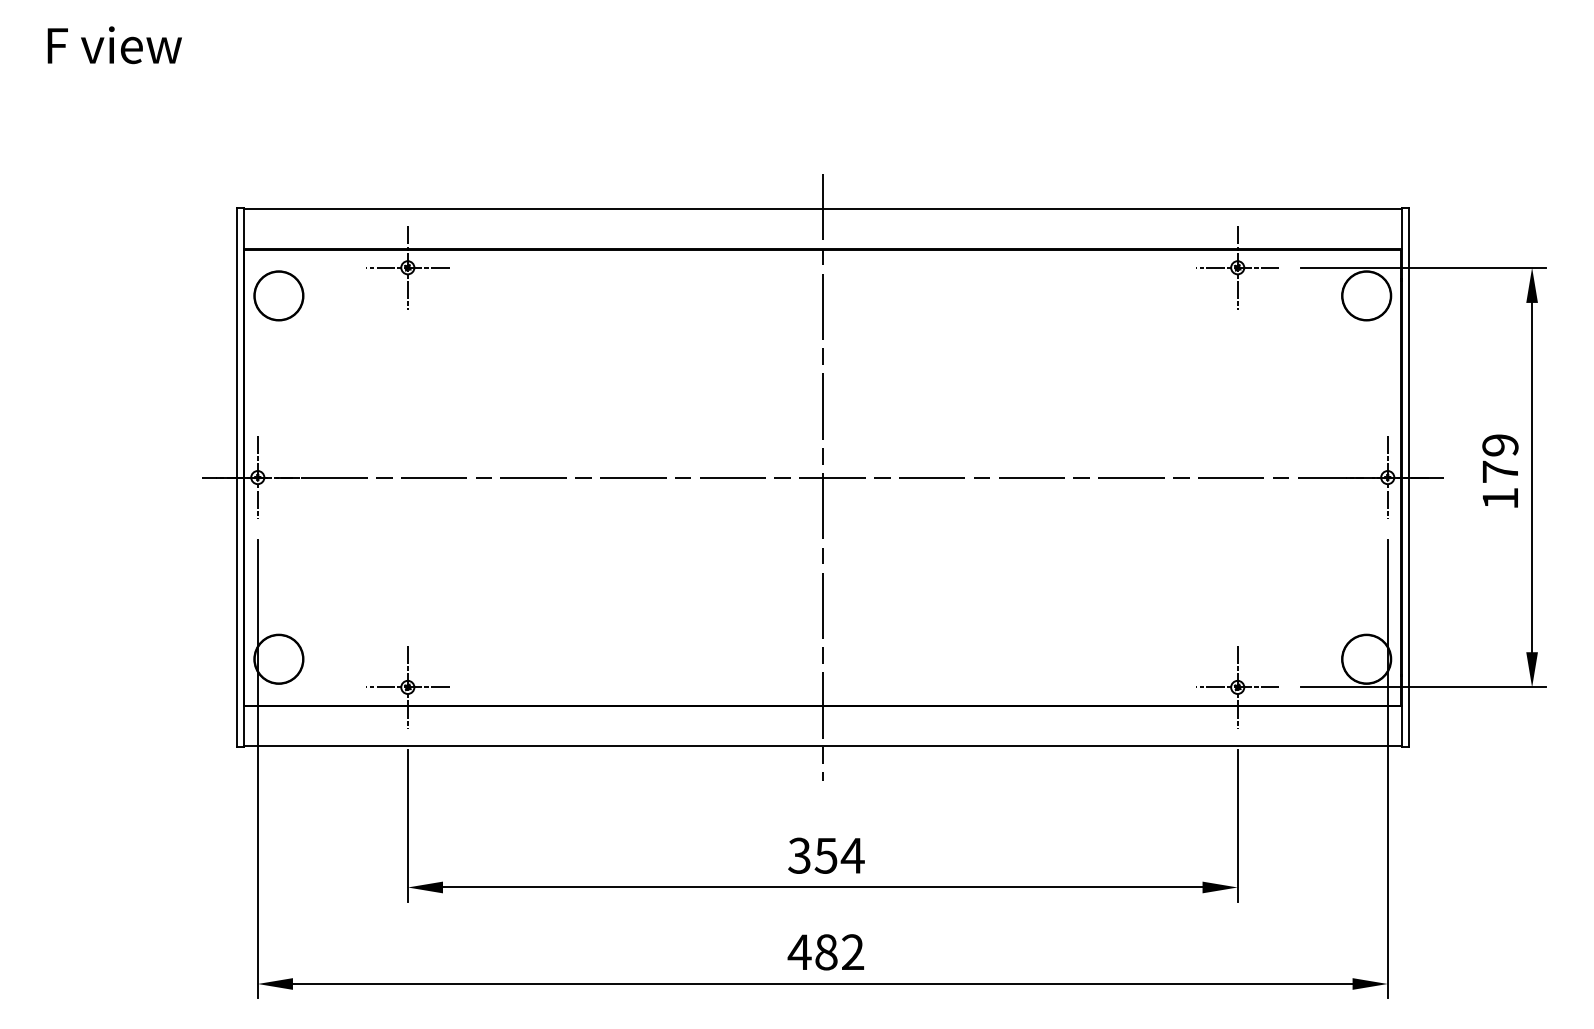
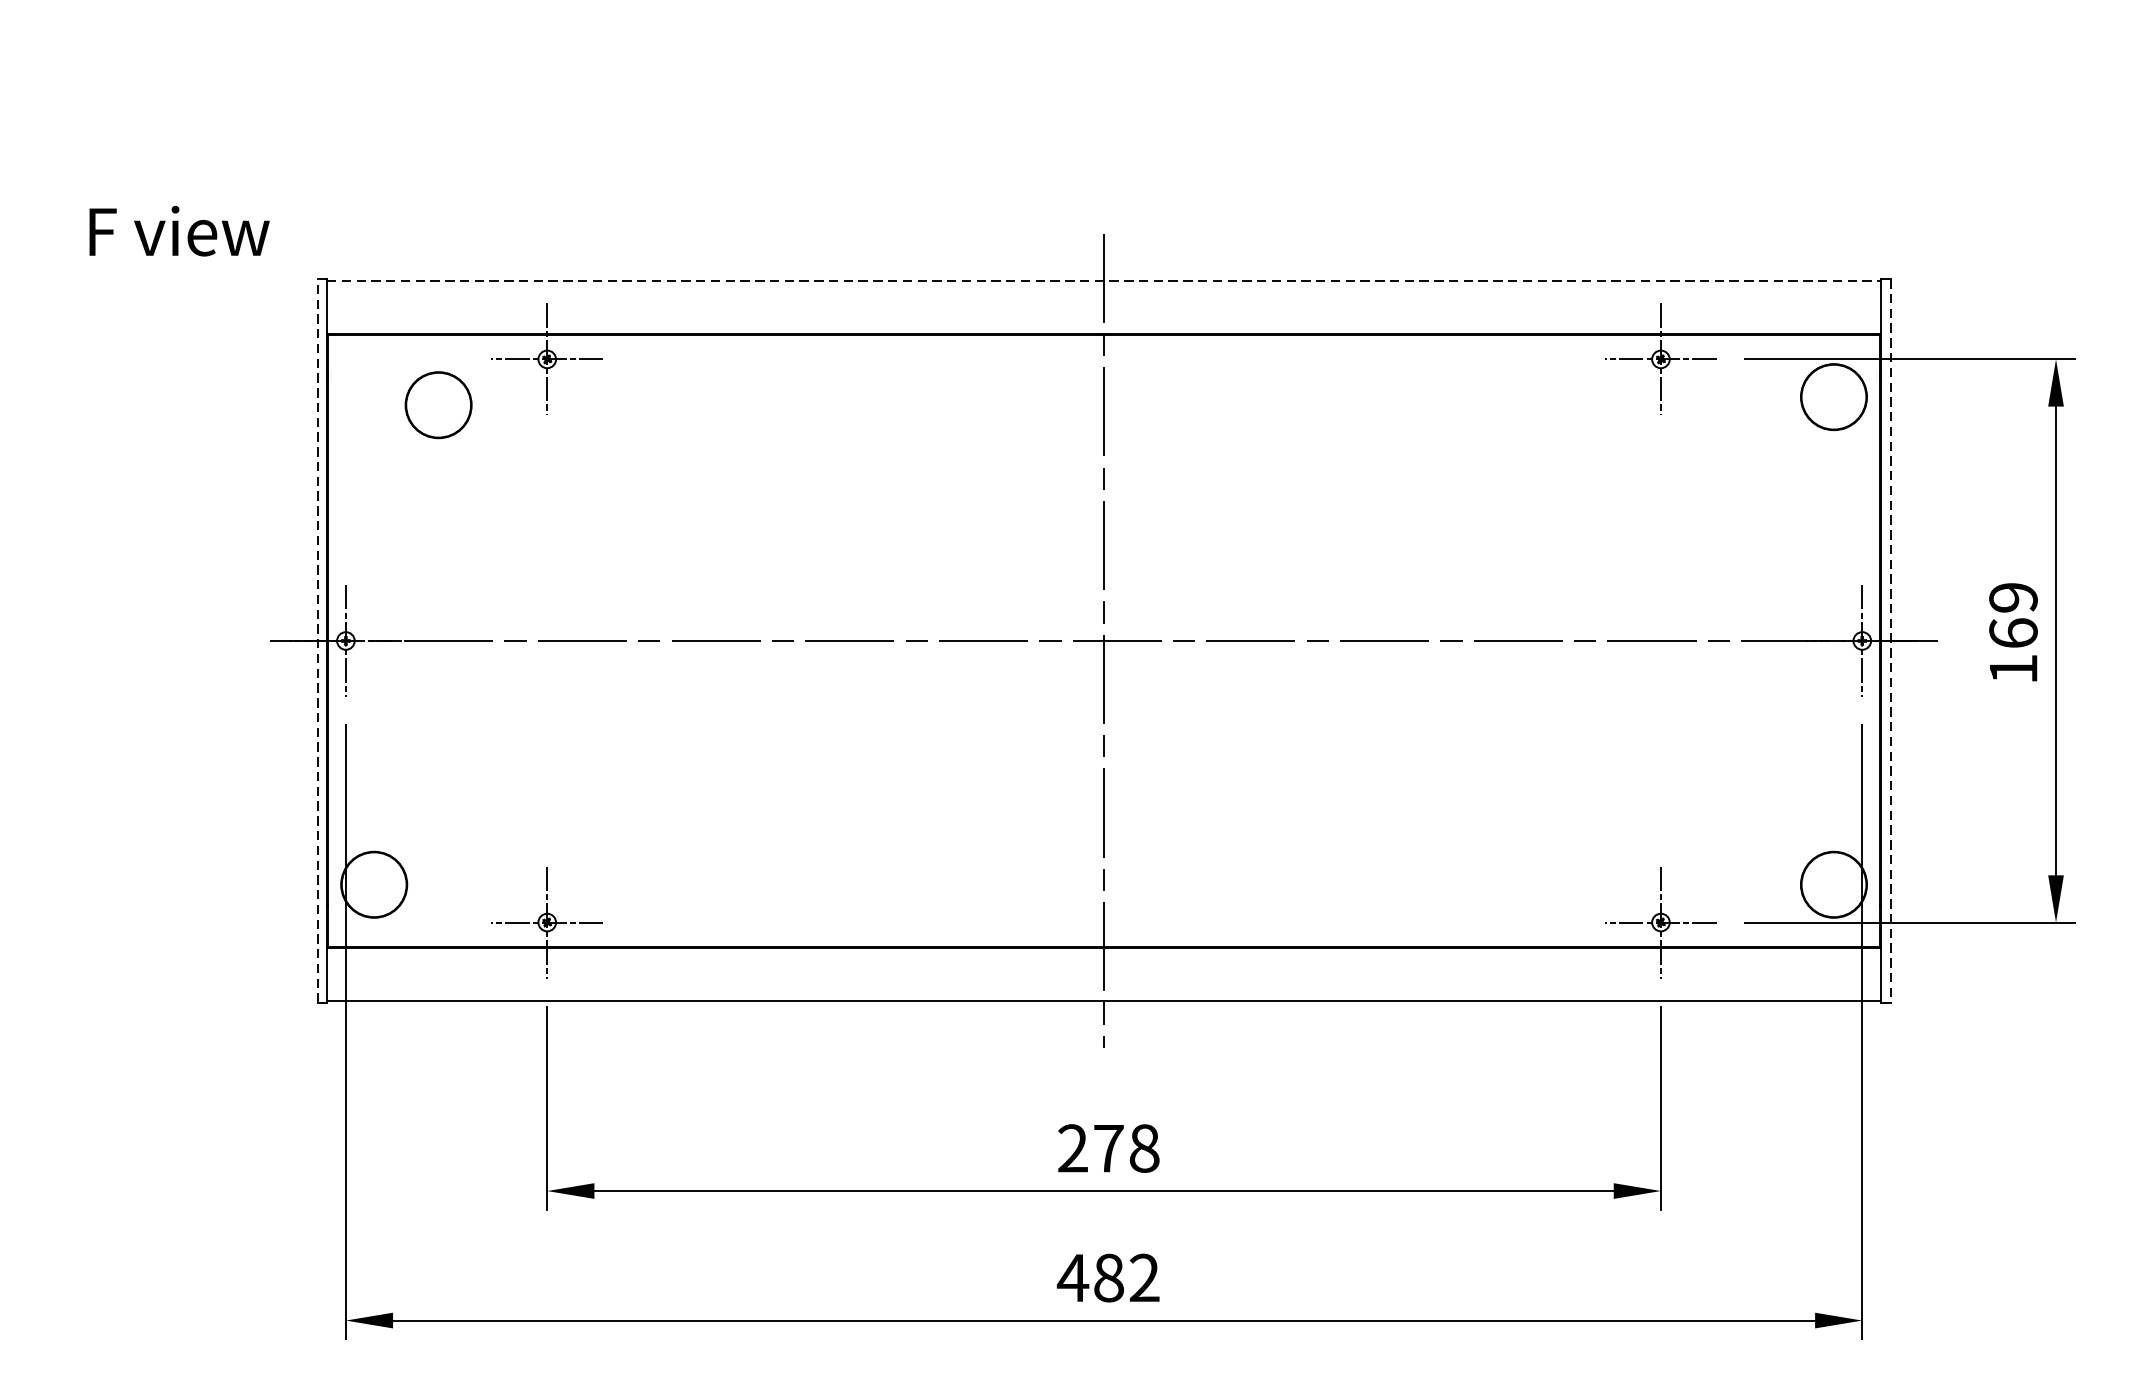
text: (114, 45) -> (179, 231), moved
line: (823, 209) -> (1105, 281), solid -> dashed
circle: (278, 295) -> (438, 404), moved
text: (1500, 471) -> (2013, 632), 179 -> 169
line: (236, 477) -> (317, 640), solid -> dashed
line: (1408, 477) -> (1890, 640), solid -> dashed
text: (826, 855) -> (1109, 1148), 354 -> 278

